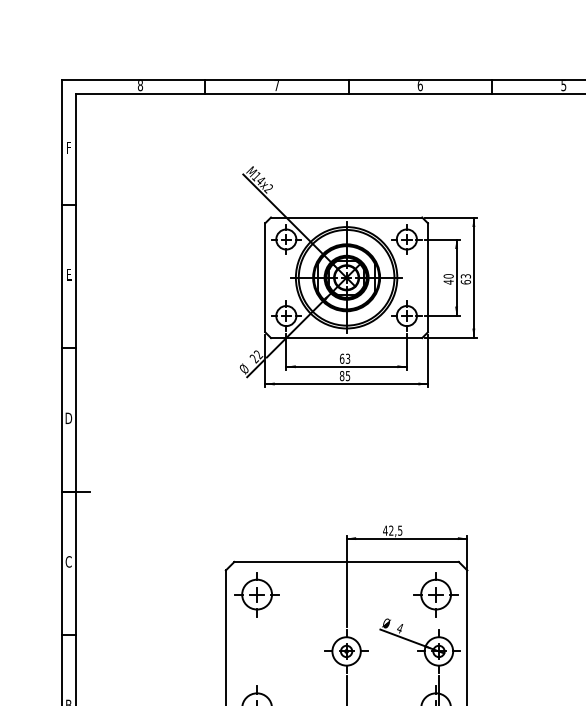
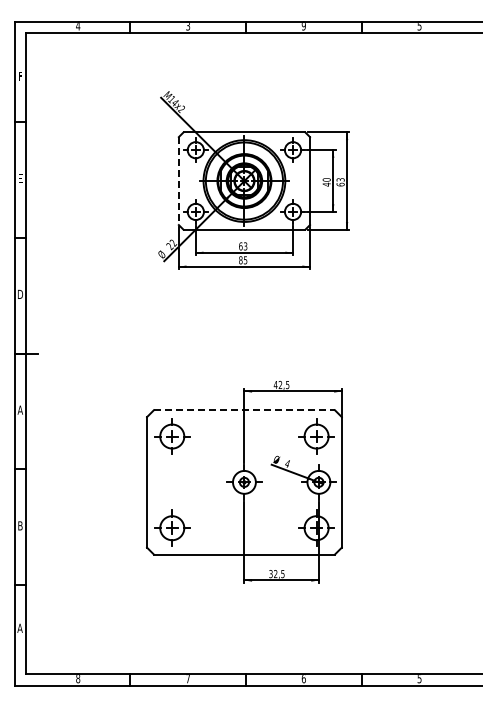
text: (140, 86) -> (78, 26), 8 -> 4
text: (277, 86) -> (188, 26), 7 -> 3
text: (419, 86) -> (303, 26), 6 -> 9
line: (264, 278) -> (178, 181), solid -> dashed
text: (67, 561) -> (19, 409), C -> A
line: (346, 562) -> (244, 410), solid -> dashed

